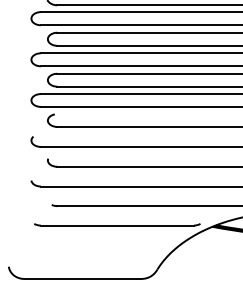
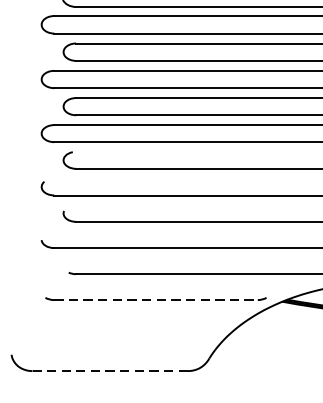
line: (117, 225) -> (156, 299), solid -> dashed
line: (82, 278) -> (109, 370), solid -> dashed

